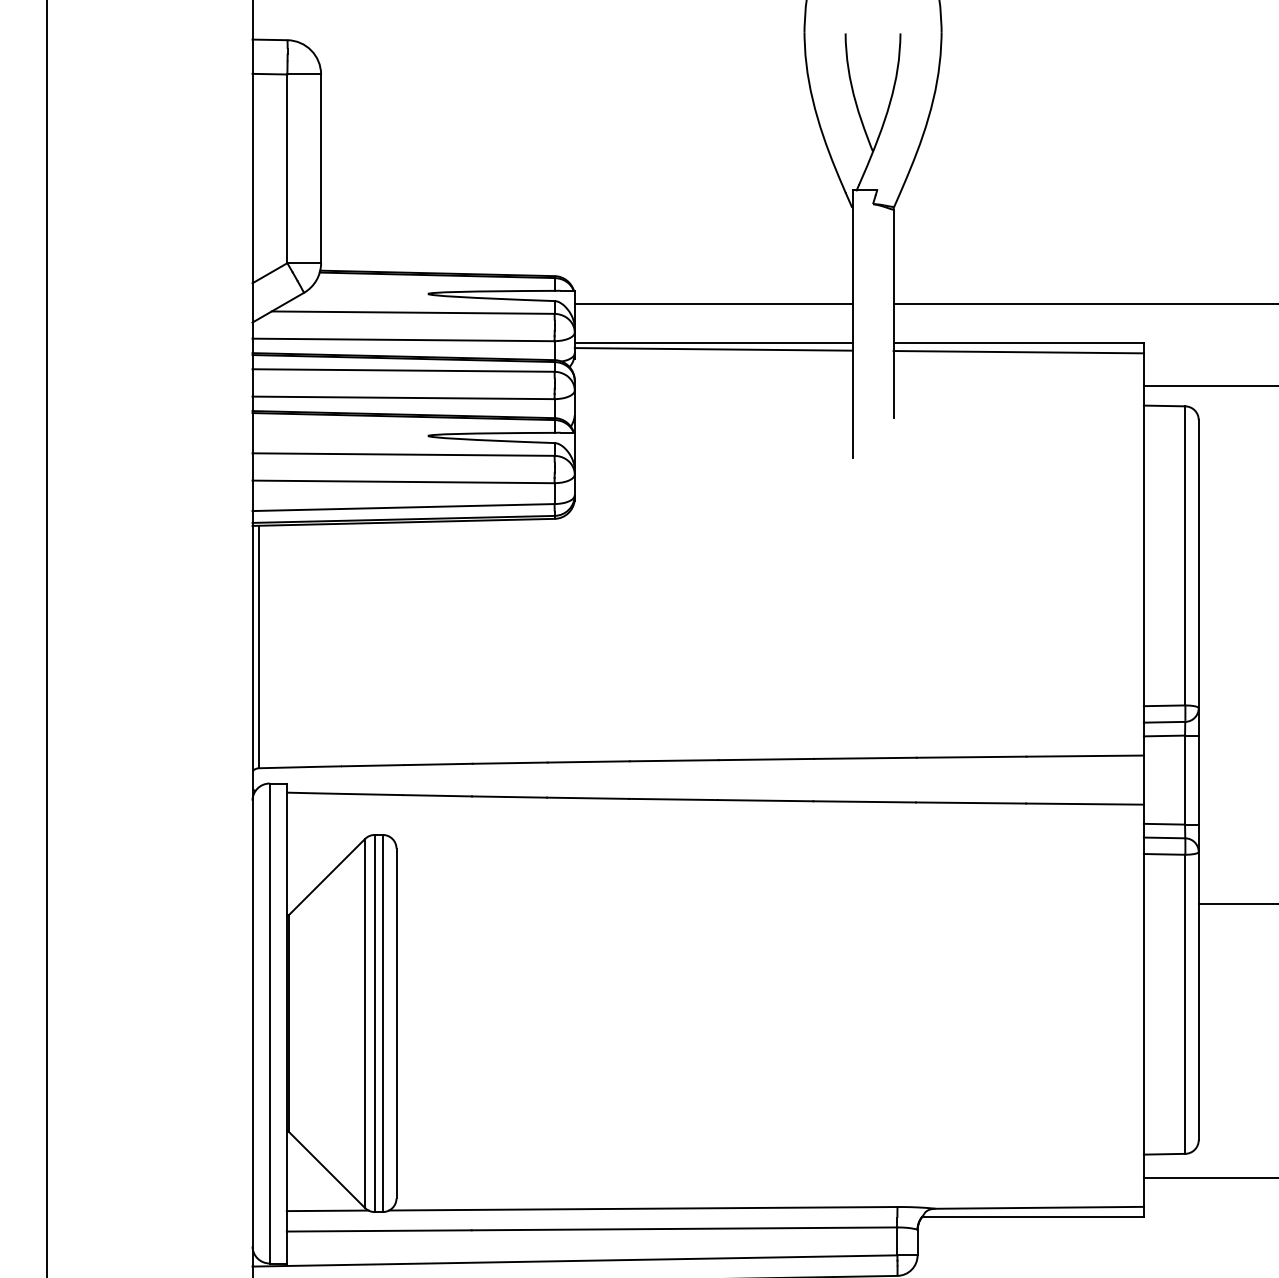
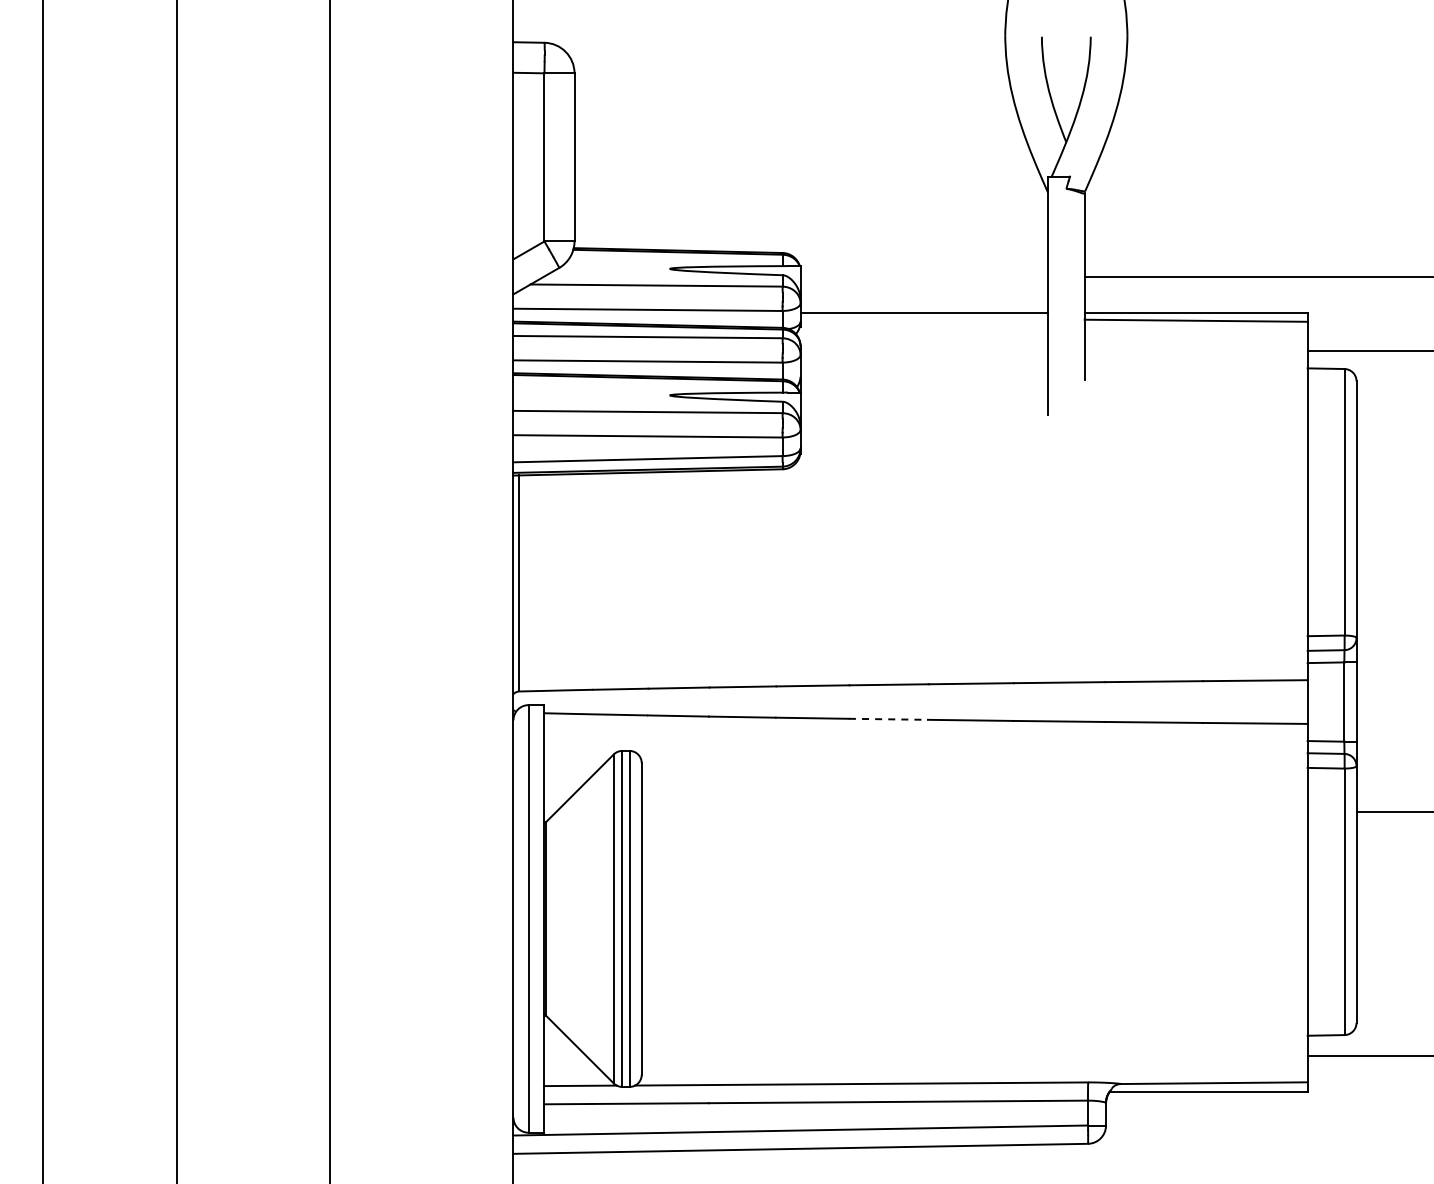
line: (713, 303) -> (924, 277), removed
line: (713, 349) -> (924, 318), removed
line: (673, 799) -> (888, 719), solid -> dashed

